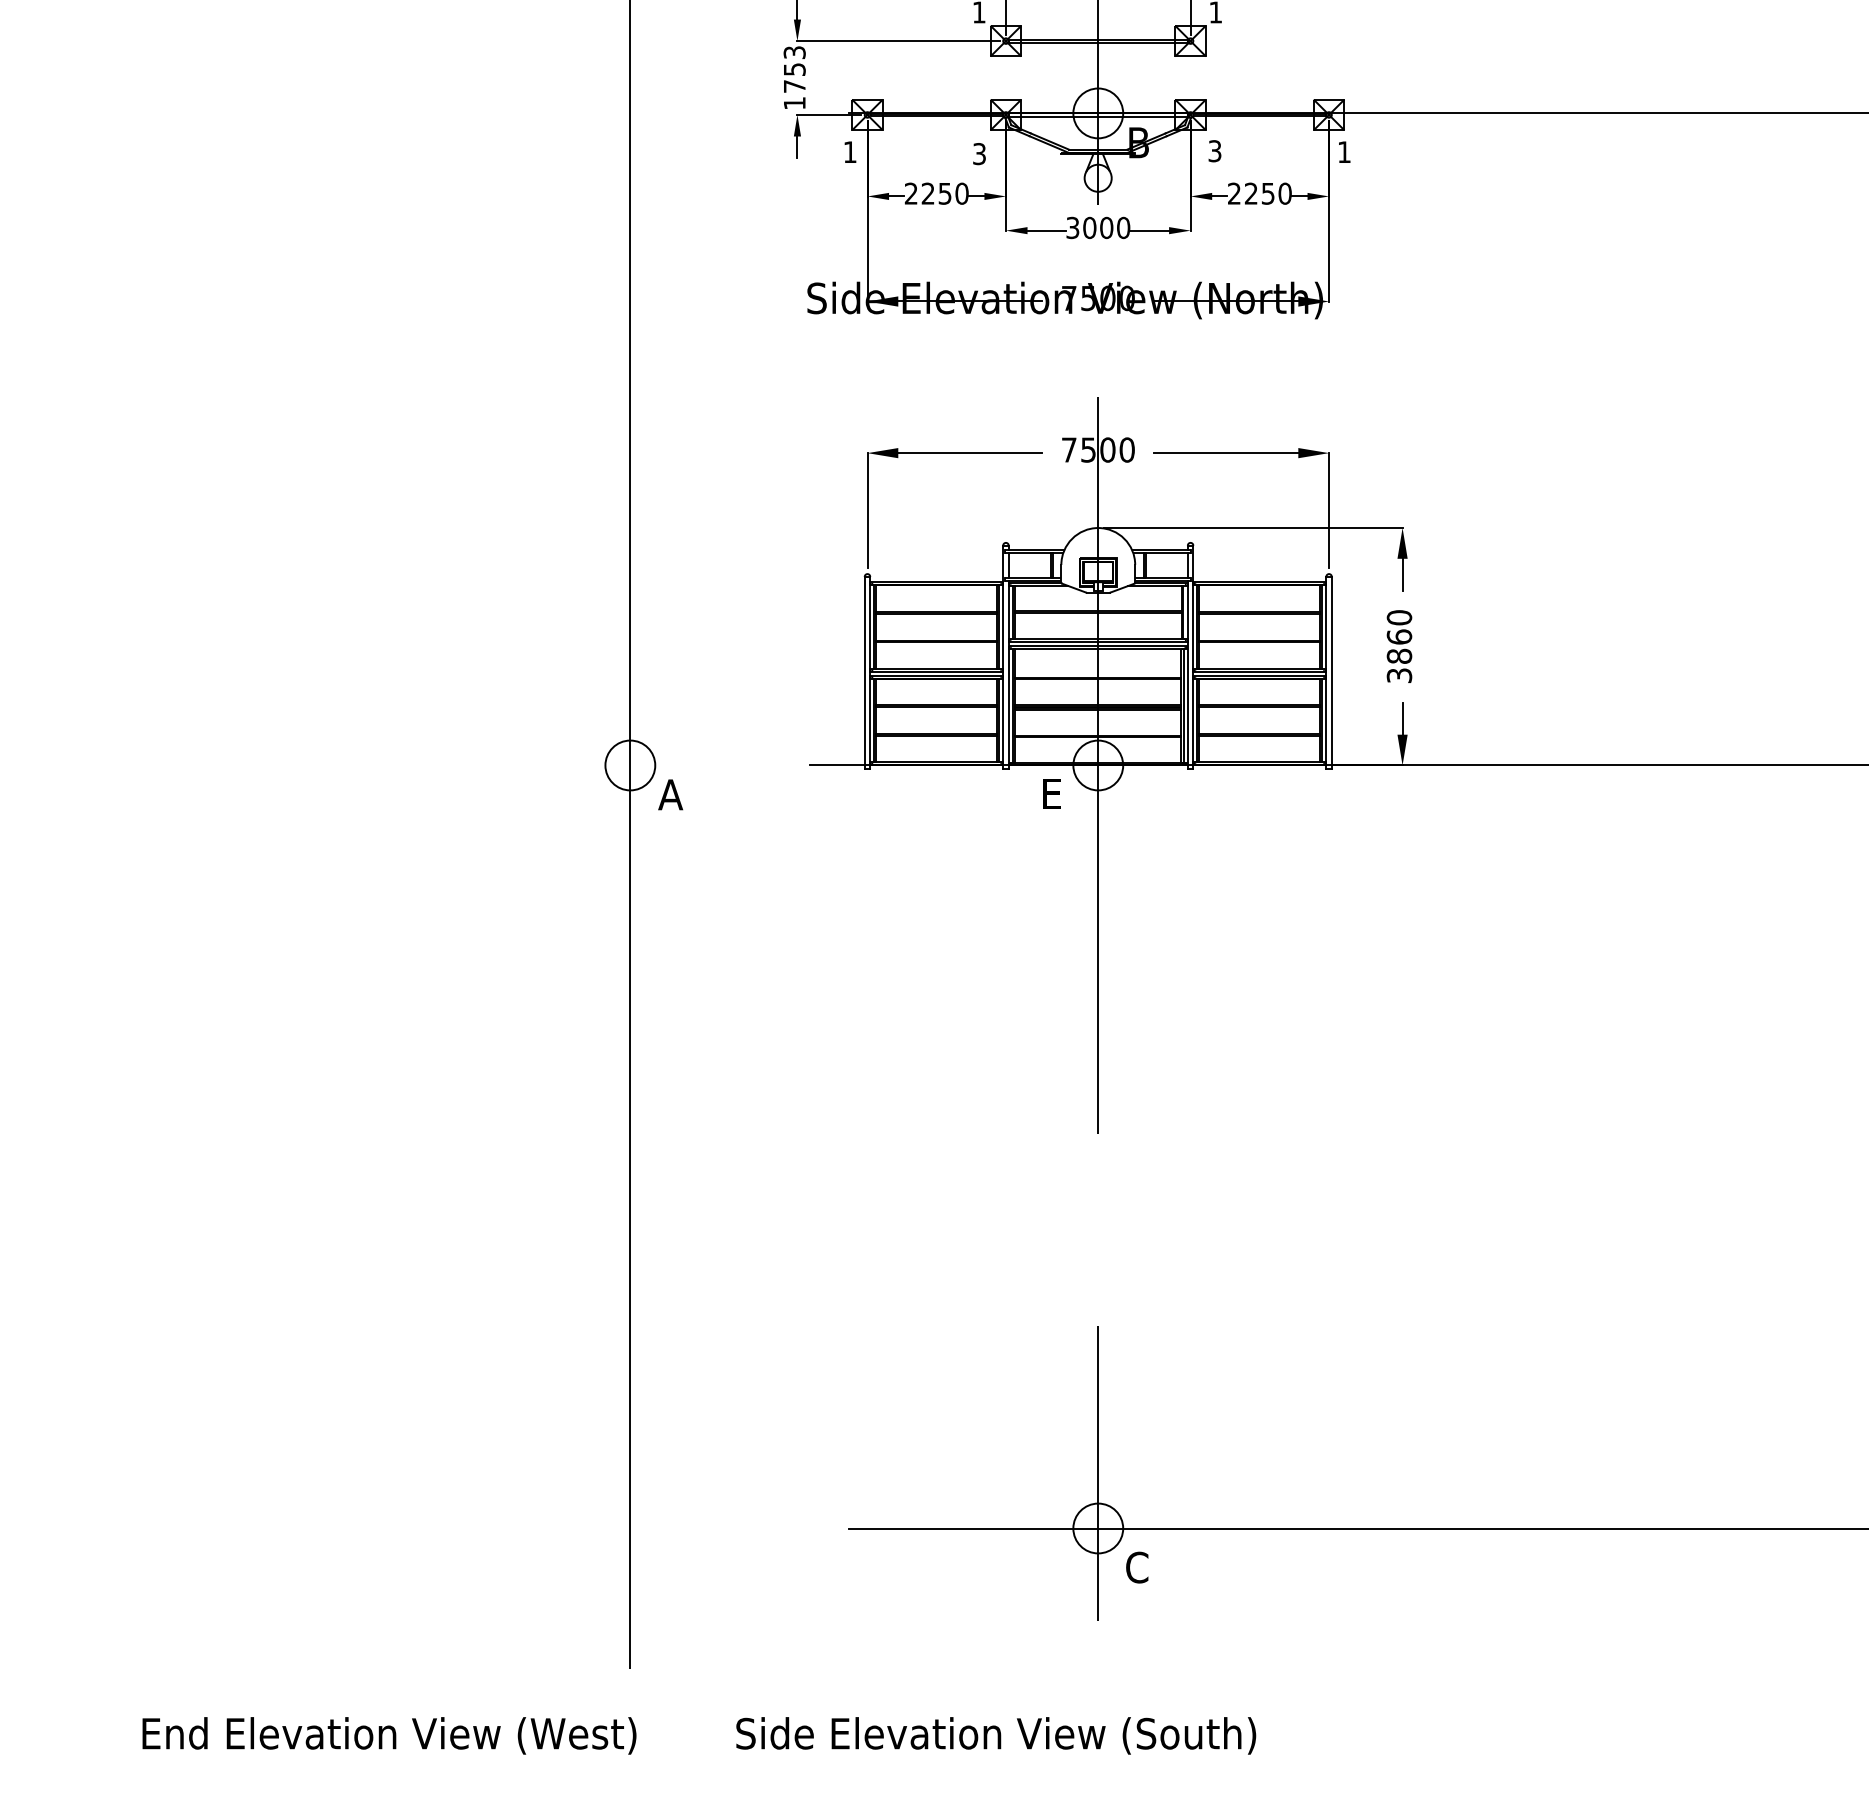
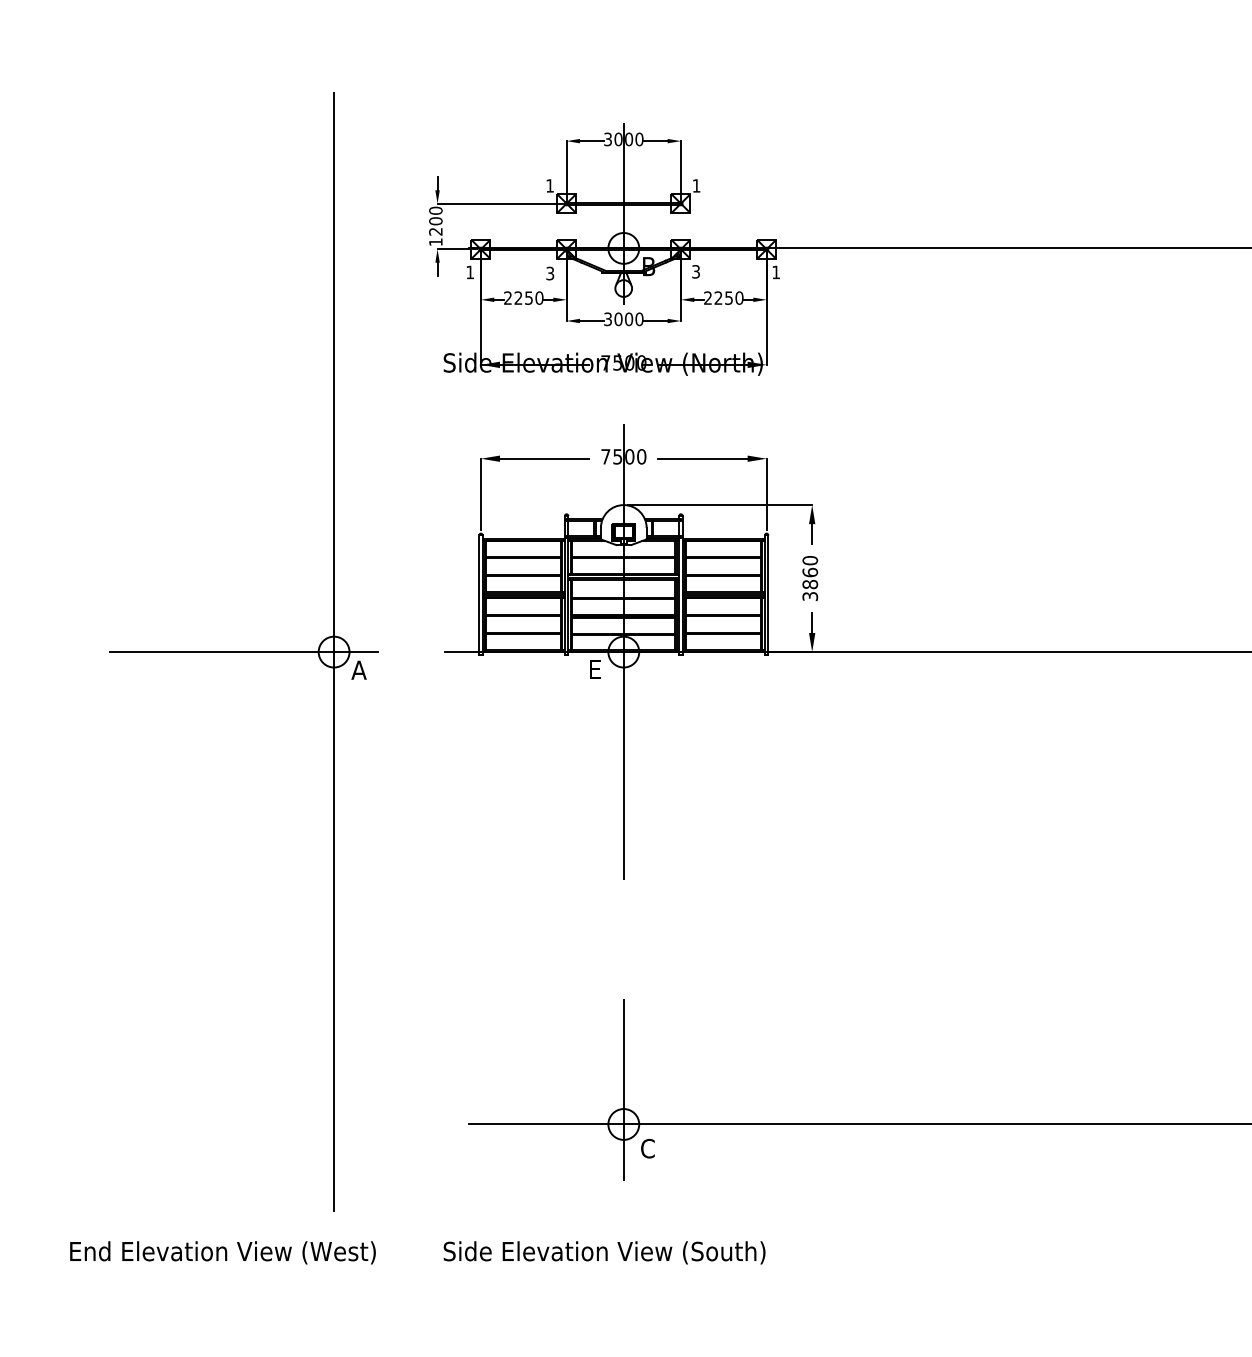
text: (794, 68) -> (435, 220), 1753 -> 1200
line: (483, 766) -> (243, 652), added
text: (388, 1735) -> (222, 1252), moved
text: (996, 1735) -> (604, 1252), moved

